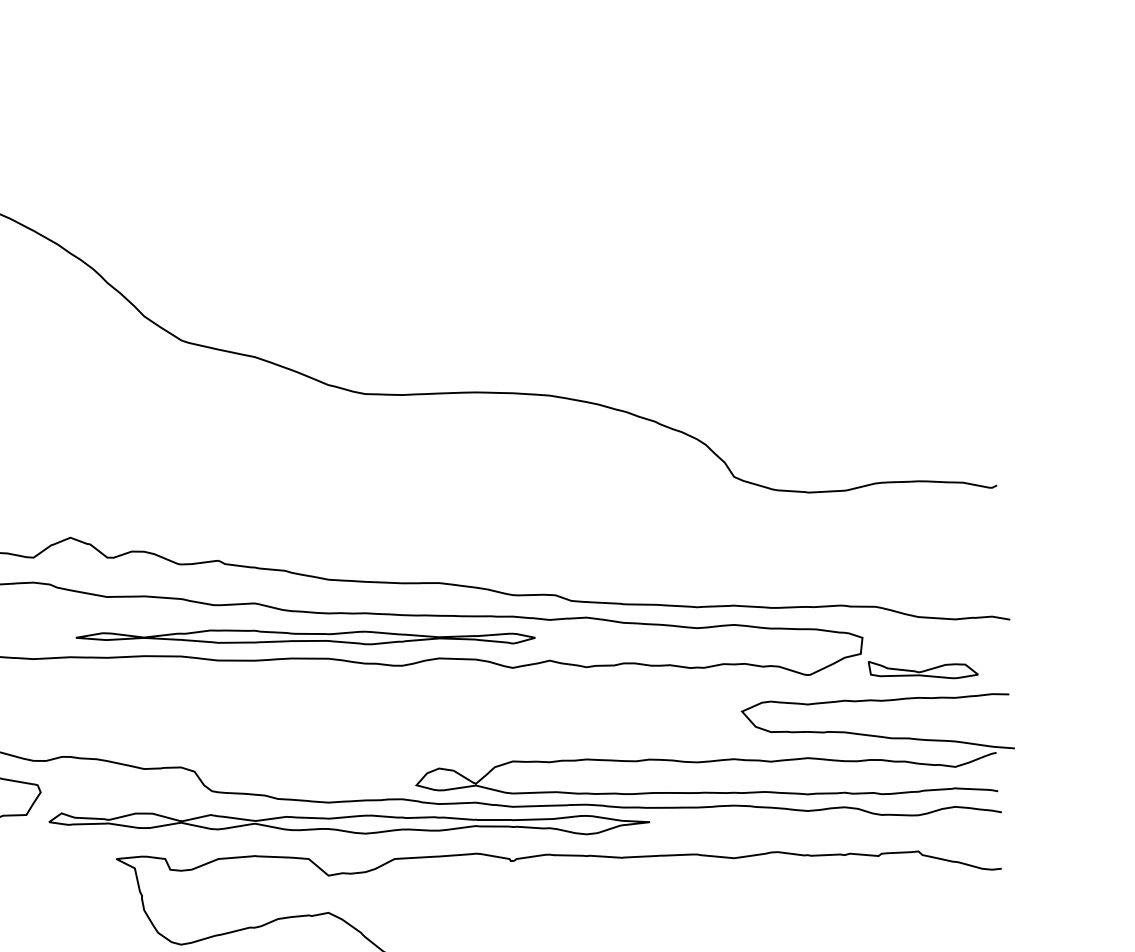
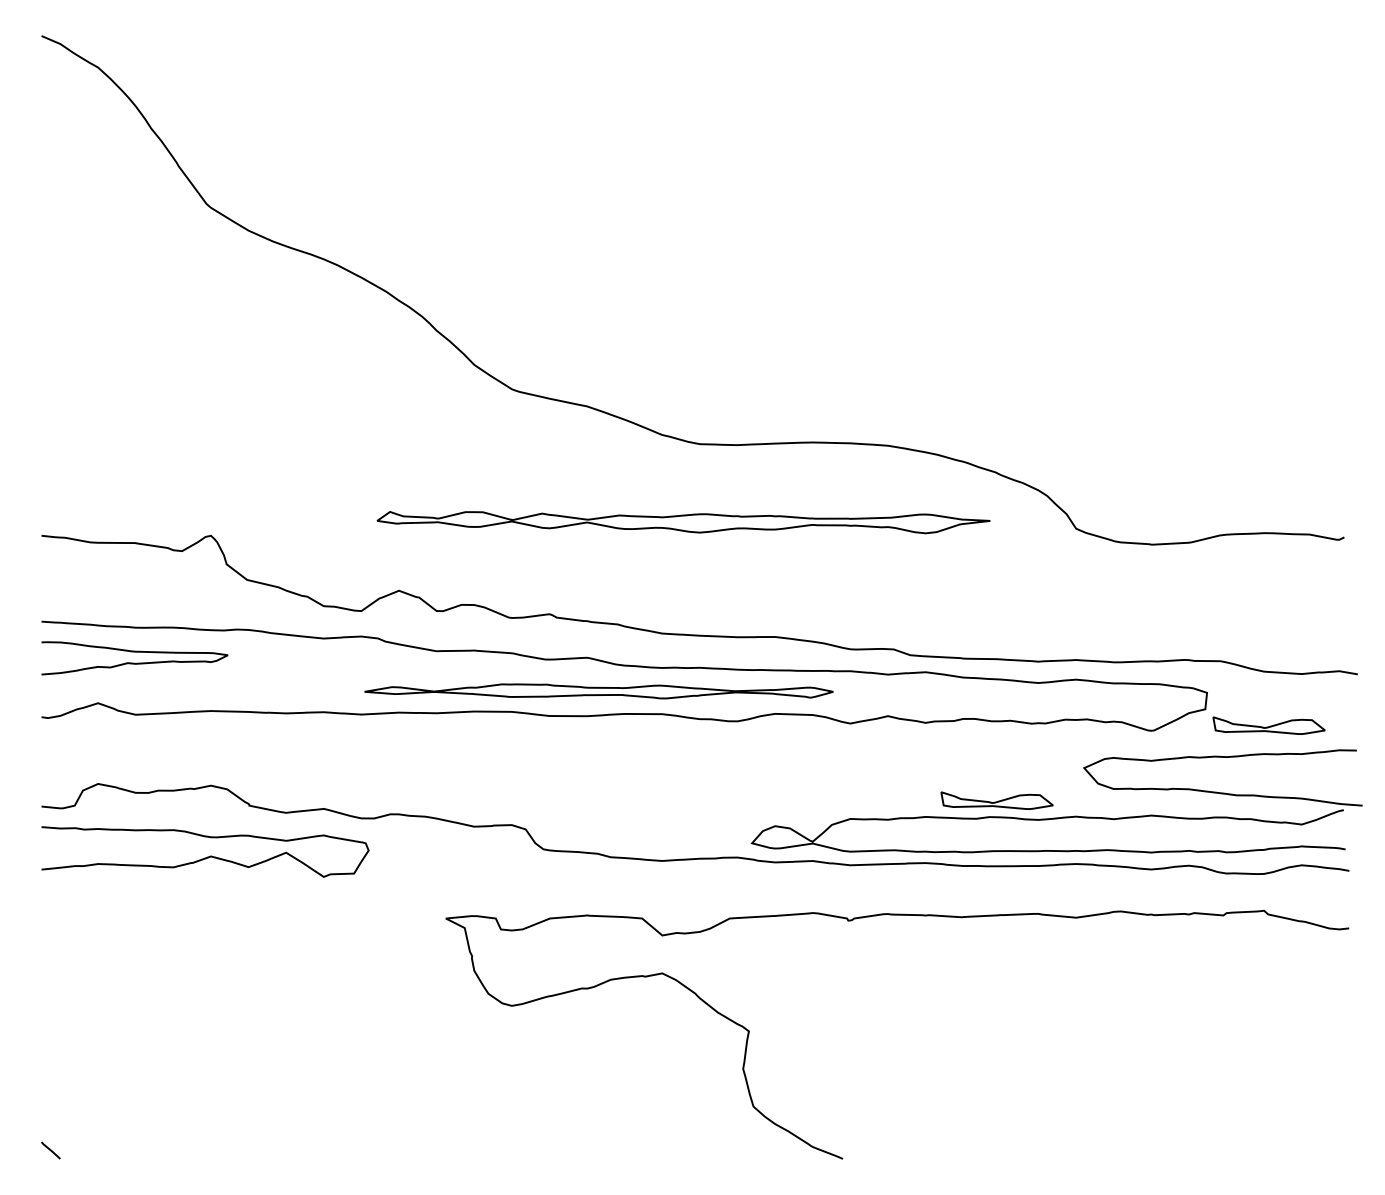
part: (305, 637) -> (598, 691), moved
part: (656, 743) -> (996, 800), added
part: (349, 823) -> (683, 522), moved

